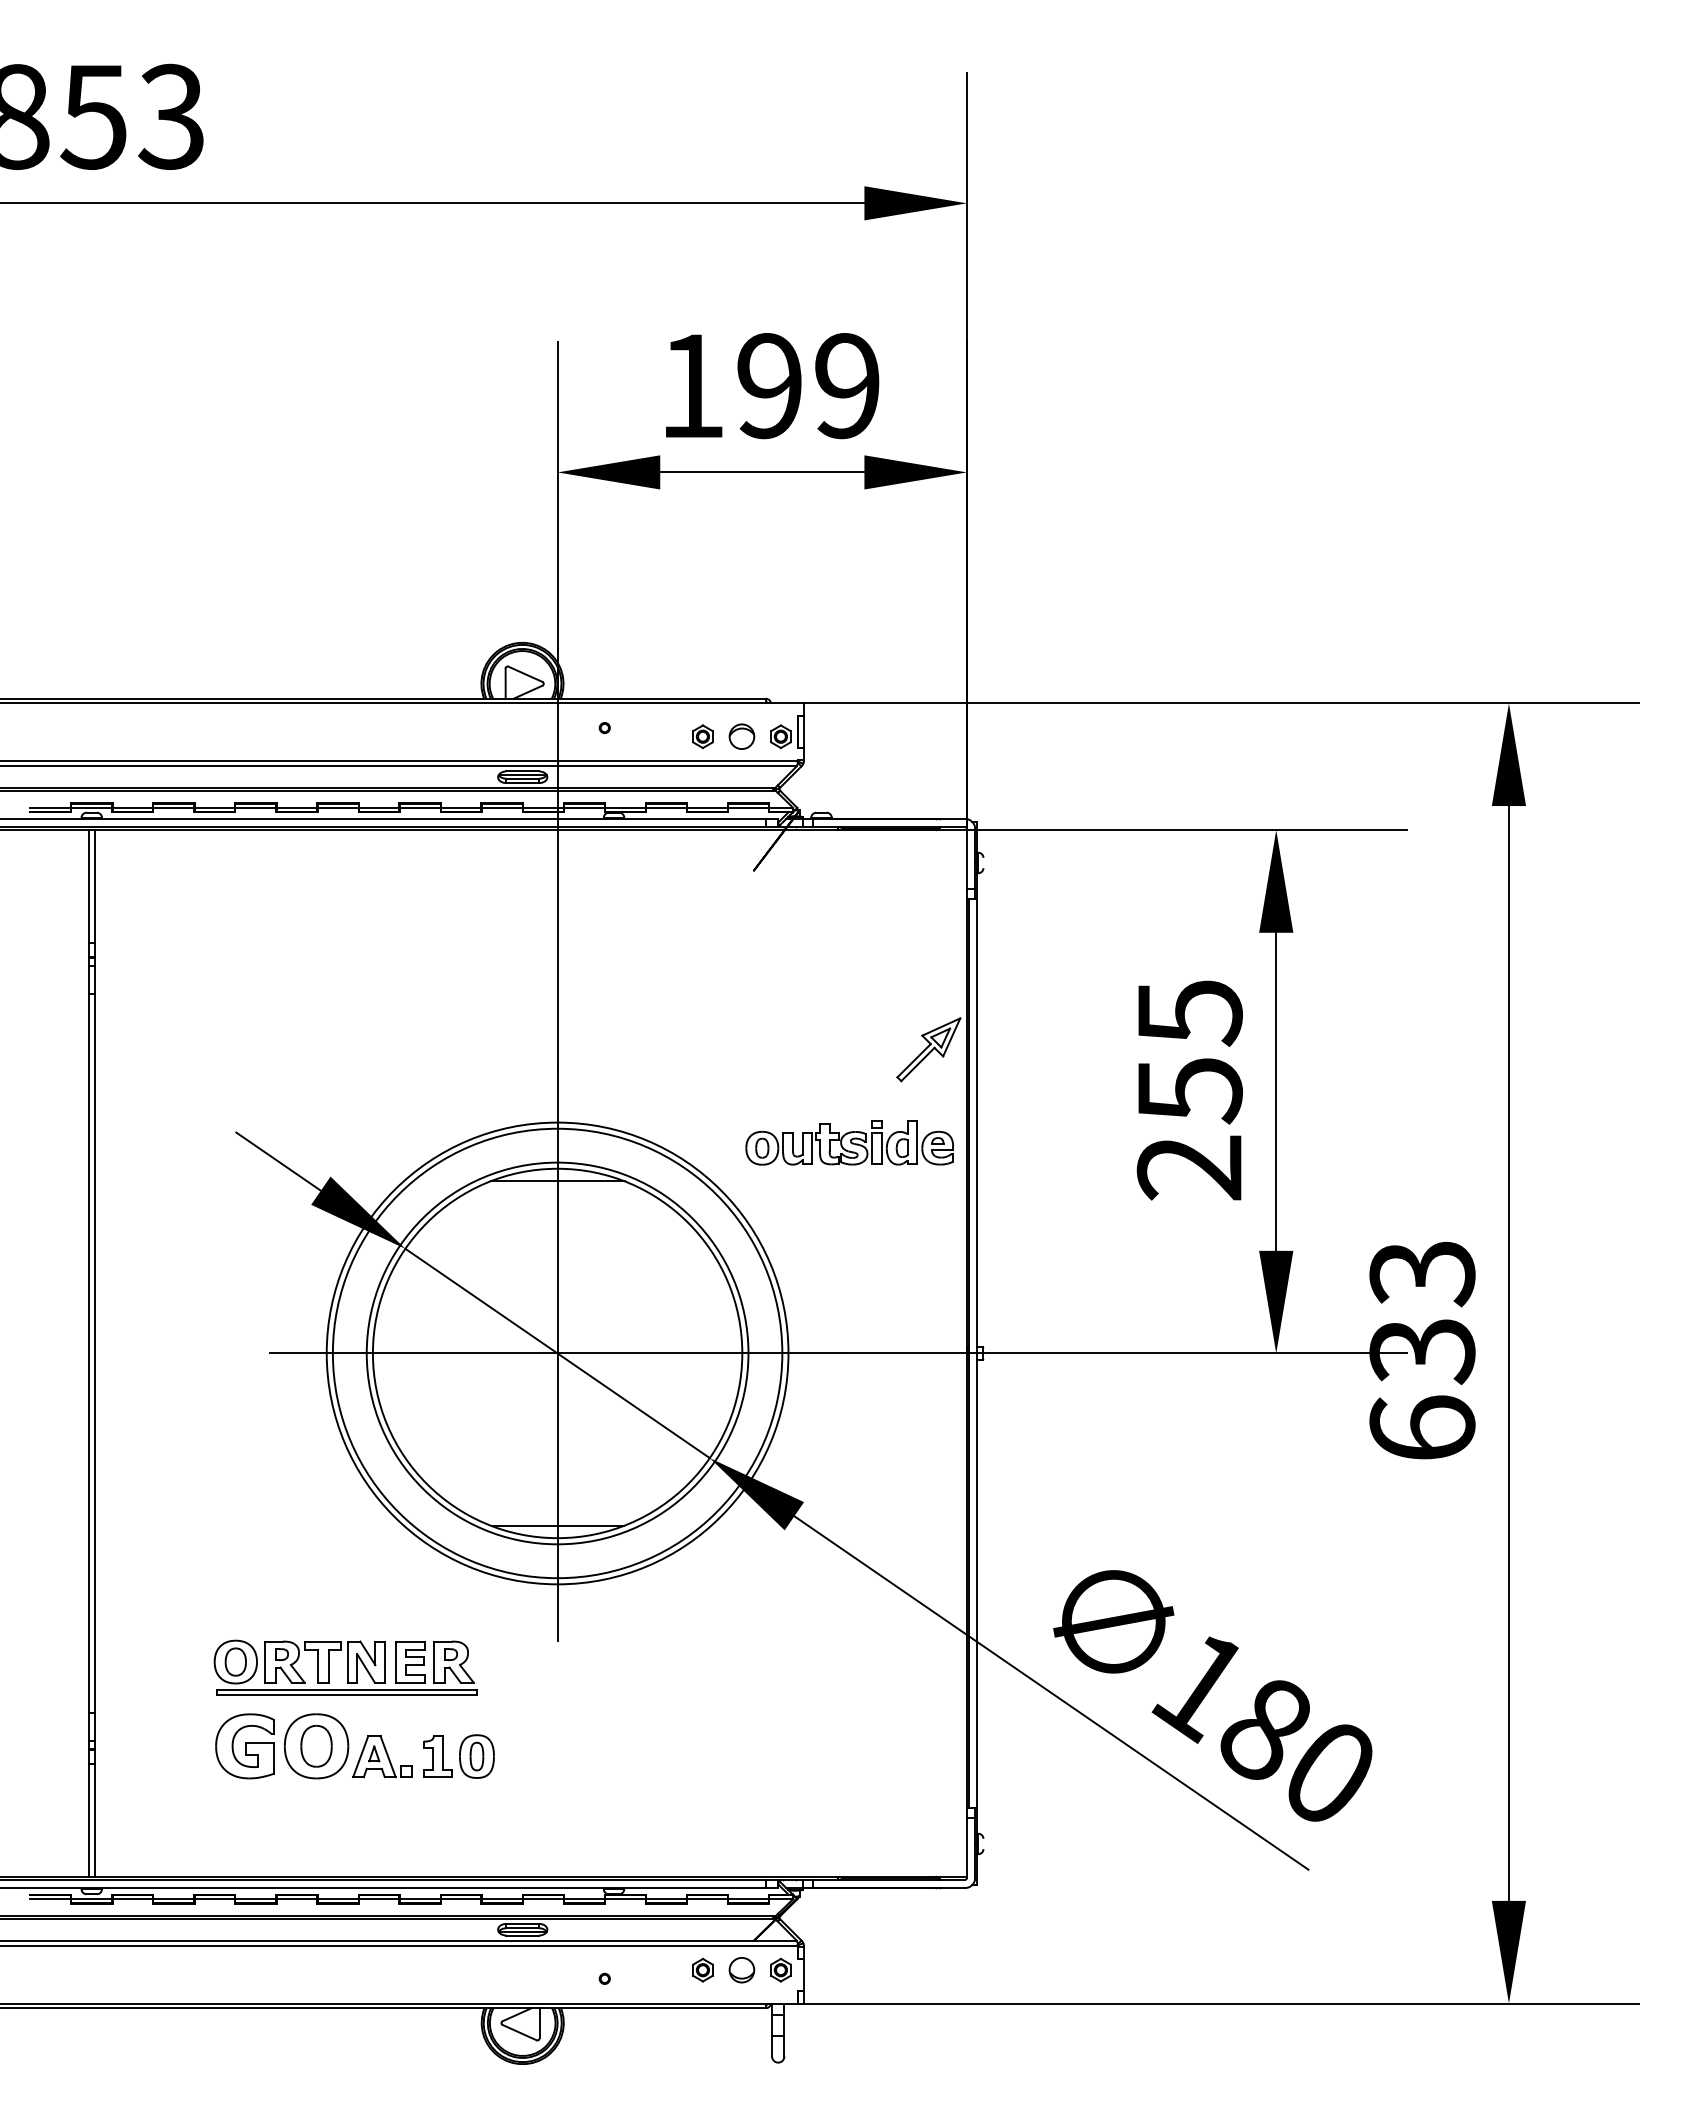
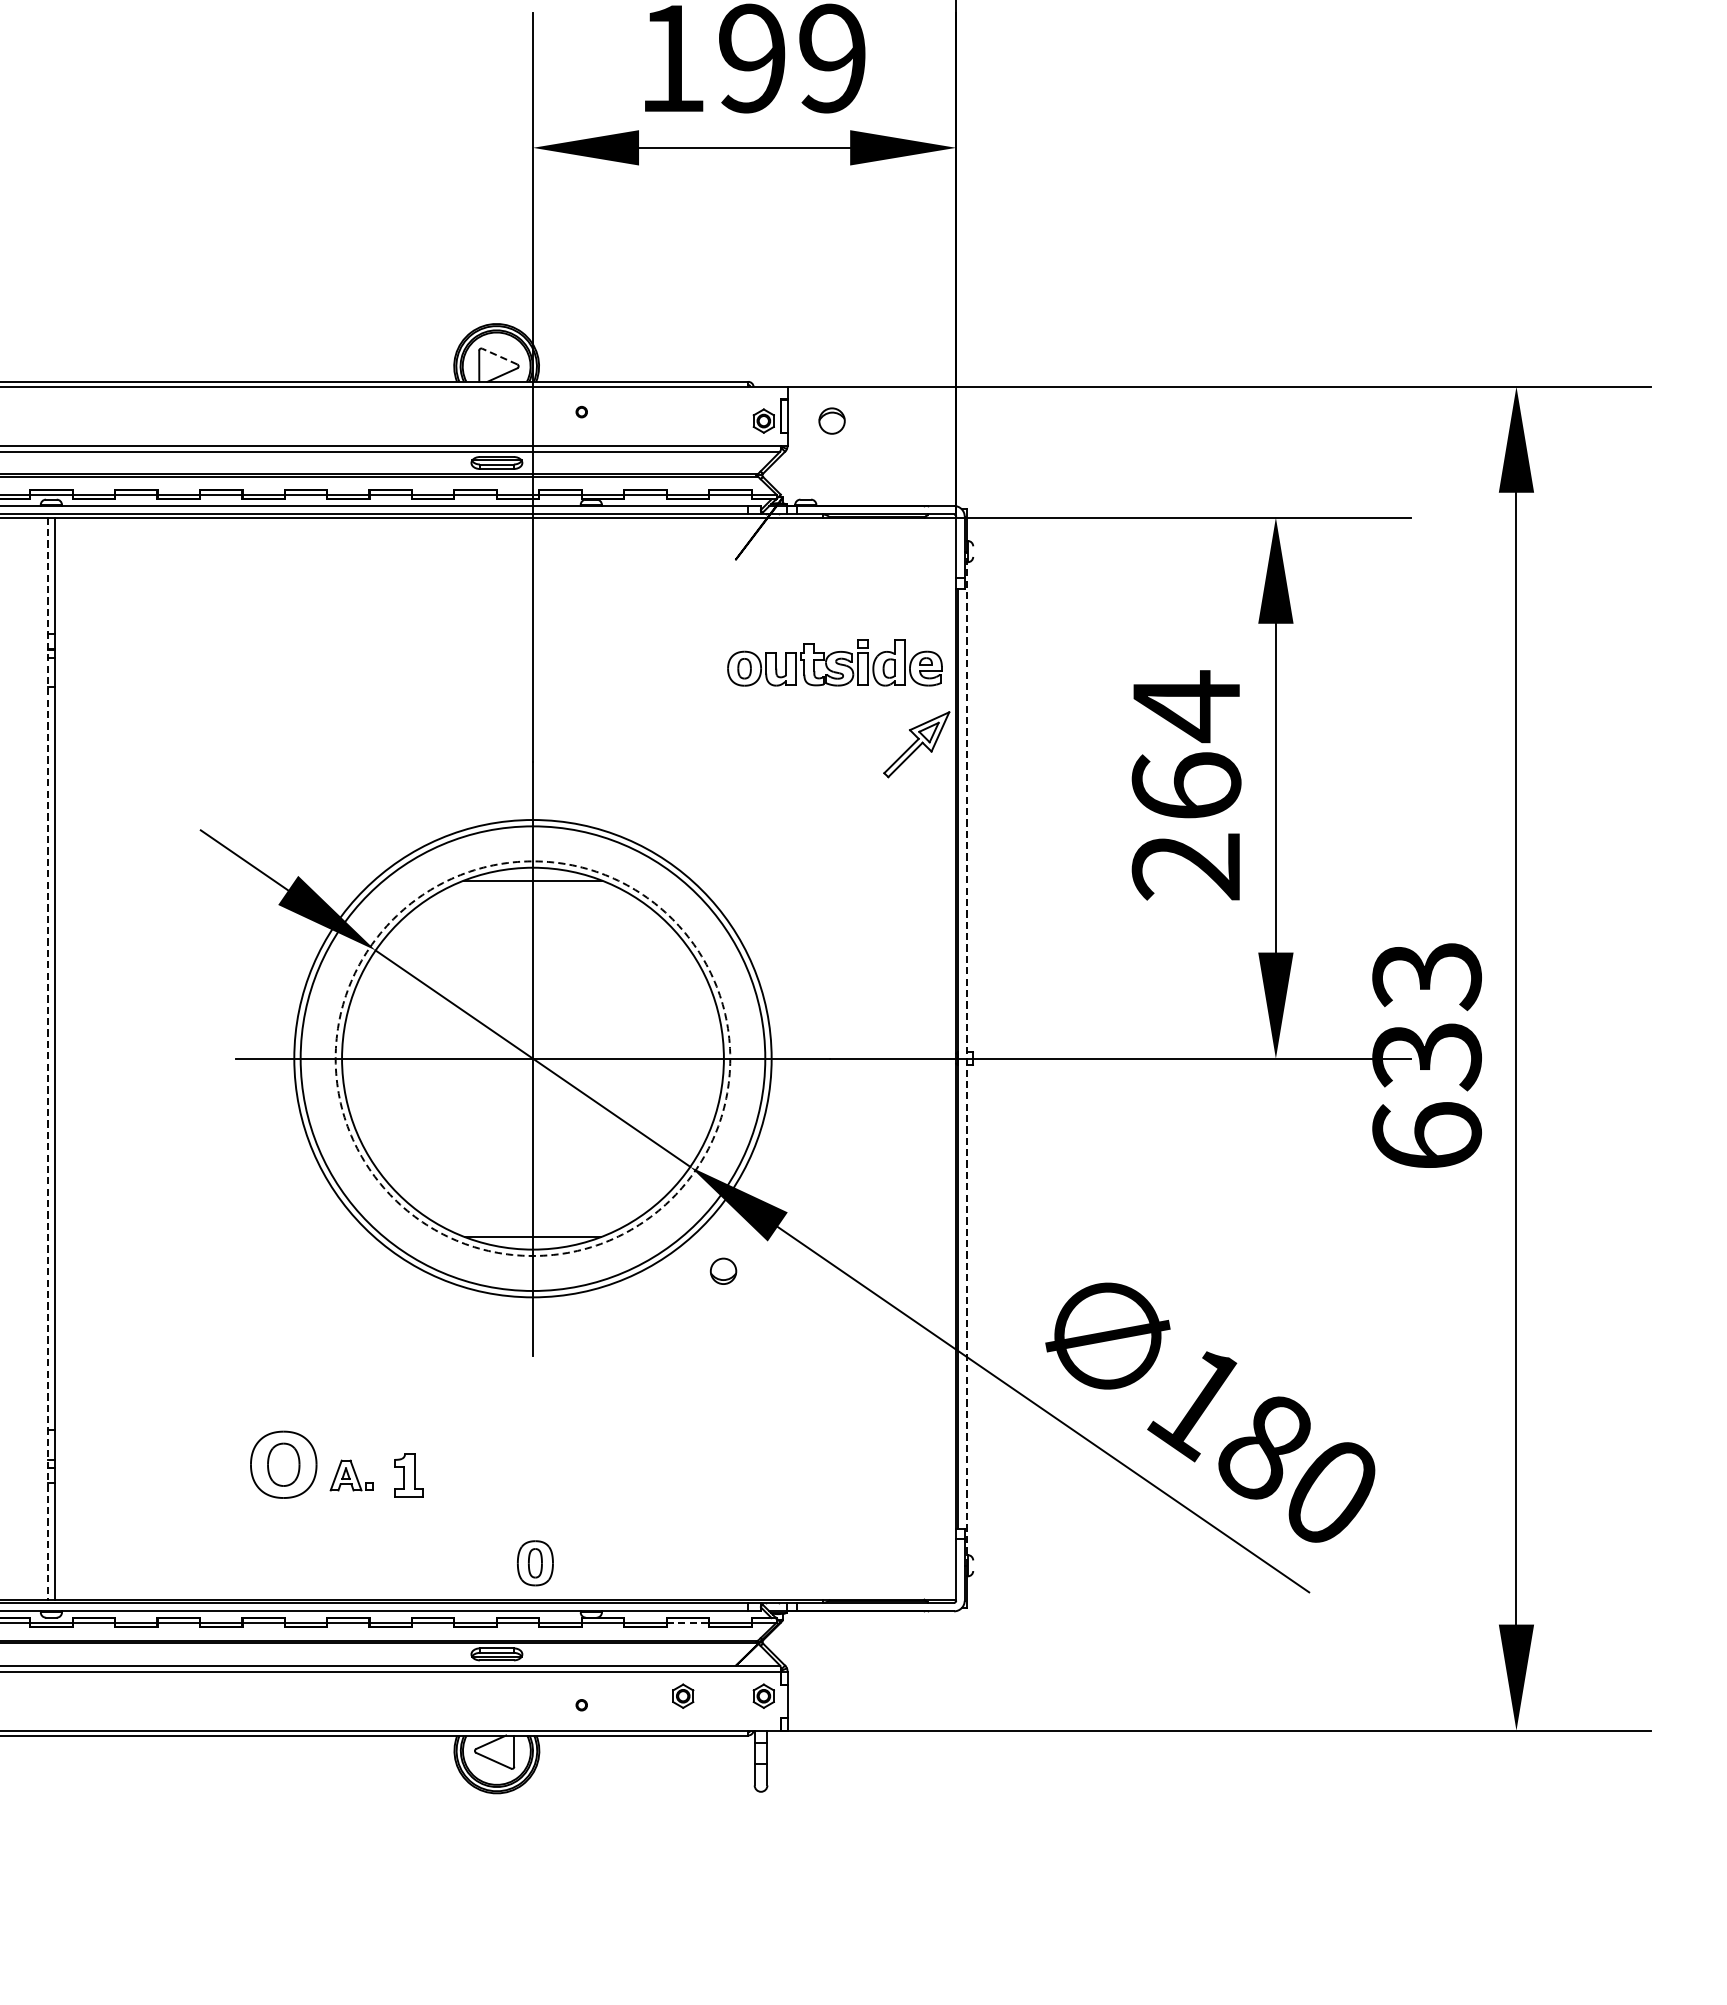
line: (525, 674) -> (499, 356), solid -> dashed
part: (702, 736) -> (682, 420), removed
part: (741, 736) -> (831, 420), moved
text: (1189, 1050) -> (1186, 745), 255 -> 264
part: (849, 1142) -> (834, 662), moved
line: (977, 1352) -> (967, 1057), solid -> dashed
line: (88, 1353) -> (48, 1058), solid -> dashed
circle: (557, 1353) -> (532, 1058), solid -> dashed
part: (345, 1667) -> (313, 1383), removed
part: (244, 1746) -> (209, 1464), removed
part: (382, 1756) -> (351, 1475), size x0.7
part: (476, 1756) -> (534, 1563), moved
line: (707, 1899) -> (687, 1623), solid -> dashed
part: (741, 1970) -> (723, 1271), moved

